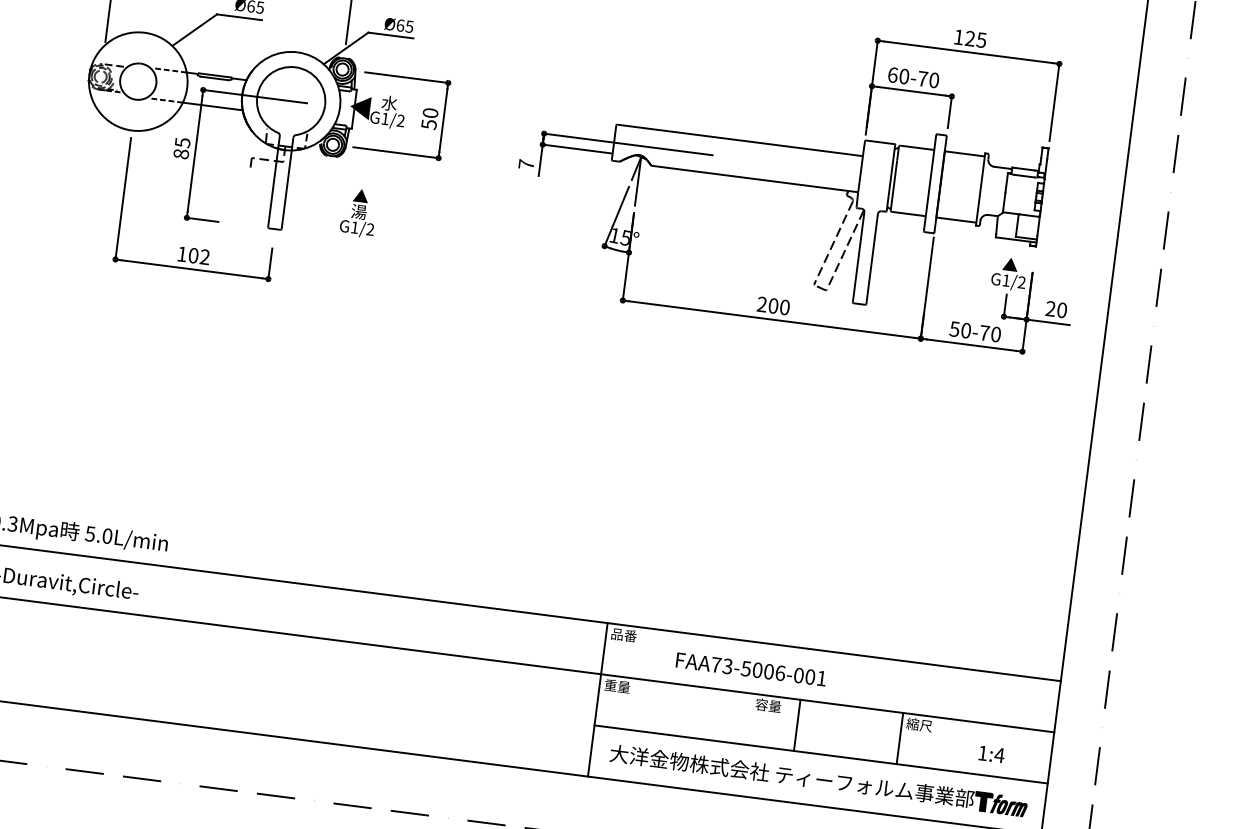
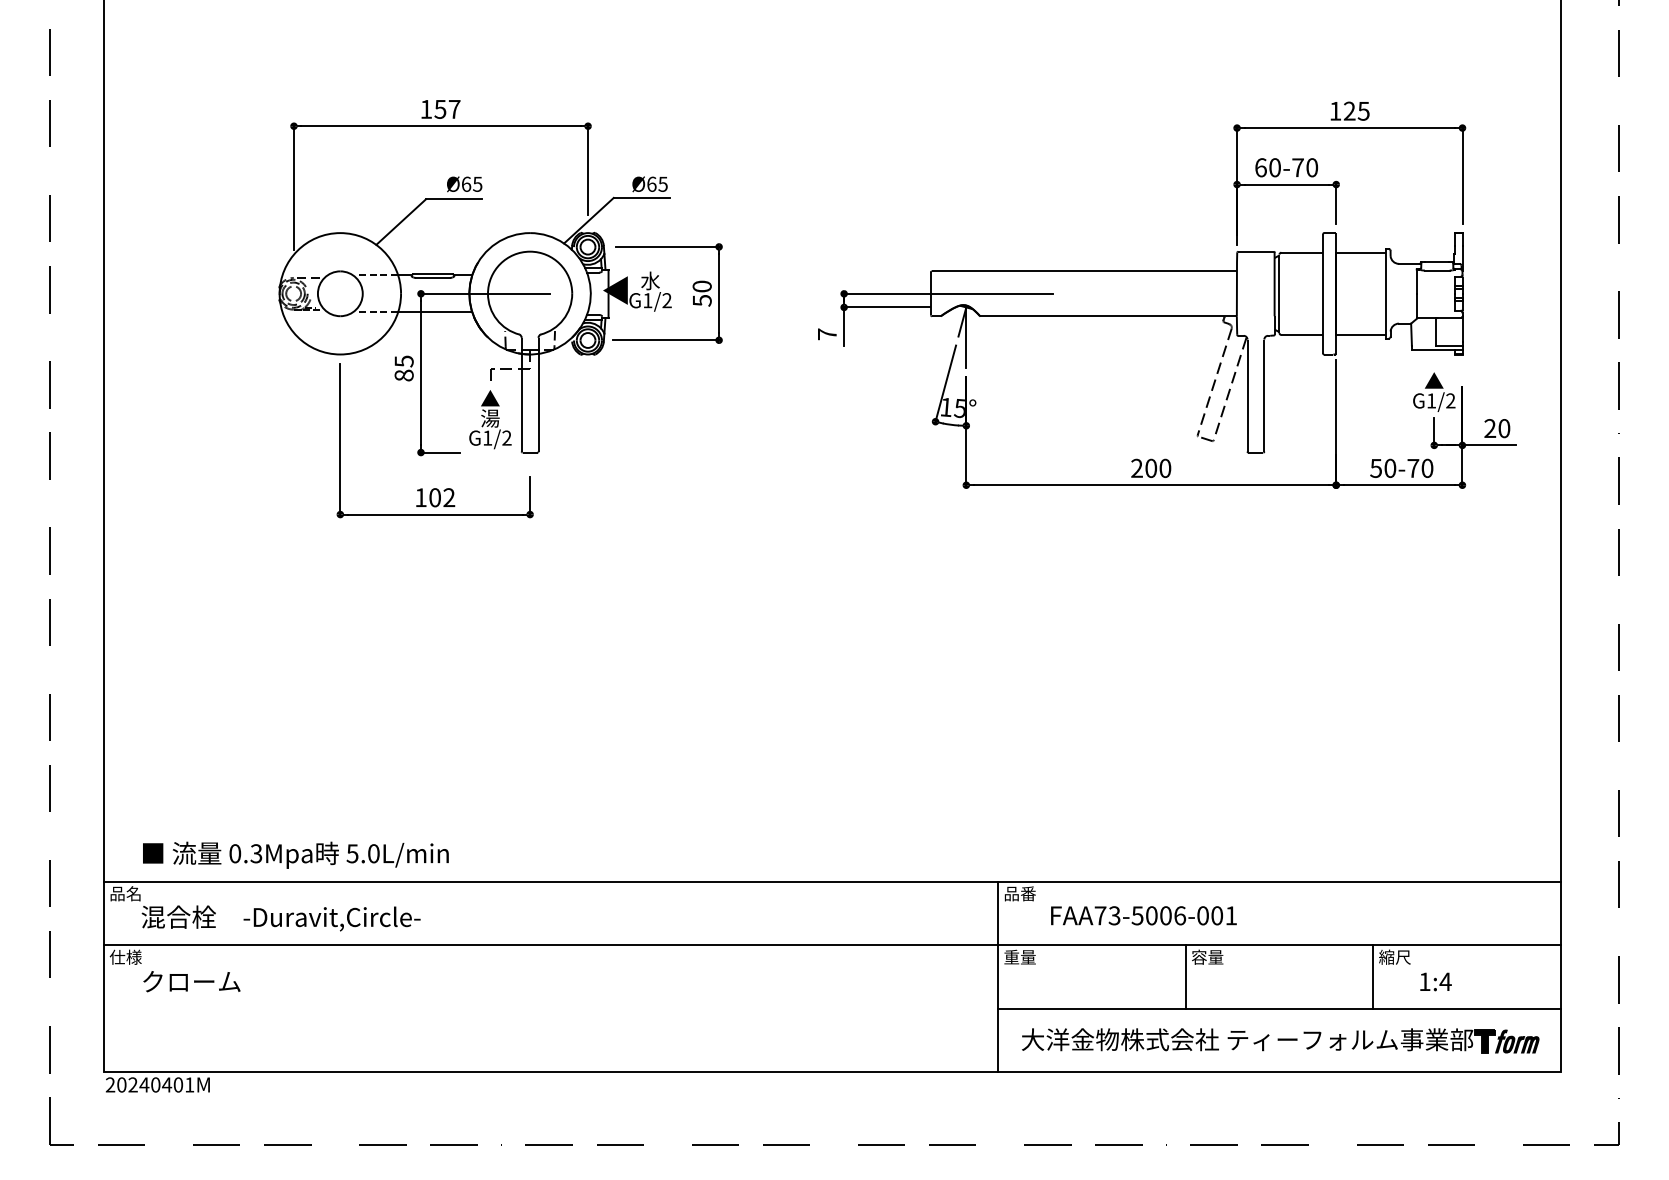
text: (359, 212) -> (490, 419), moved
text: (750, 669) -> (1143, 915), moved
line: (797, 725) -> (1185, 976), moved
text: (991, 754) -> (1435, 981), moved

